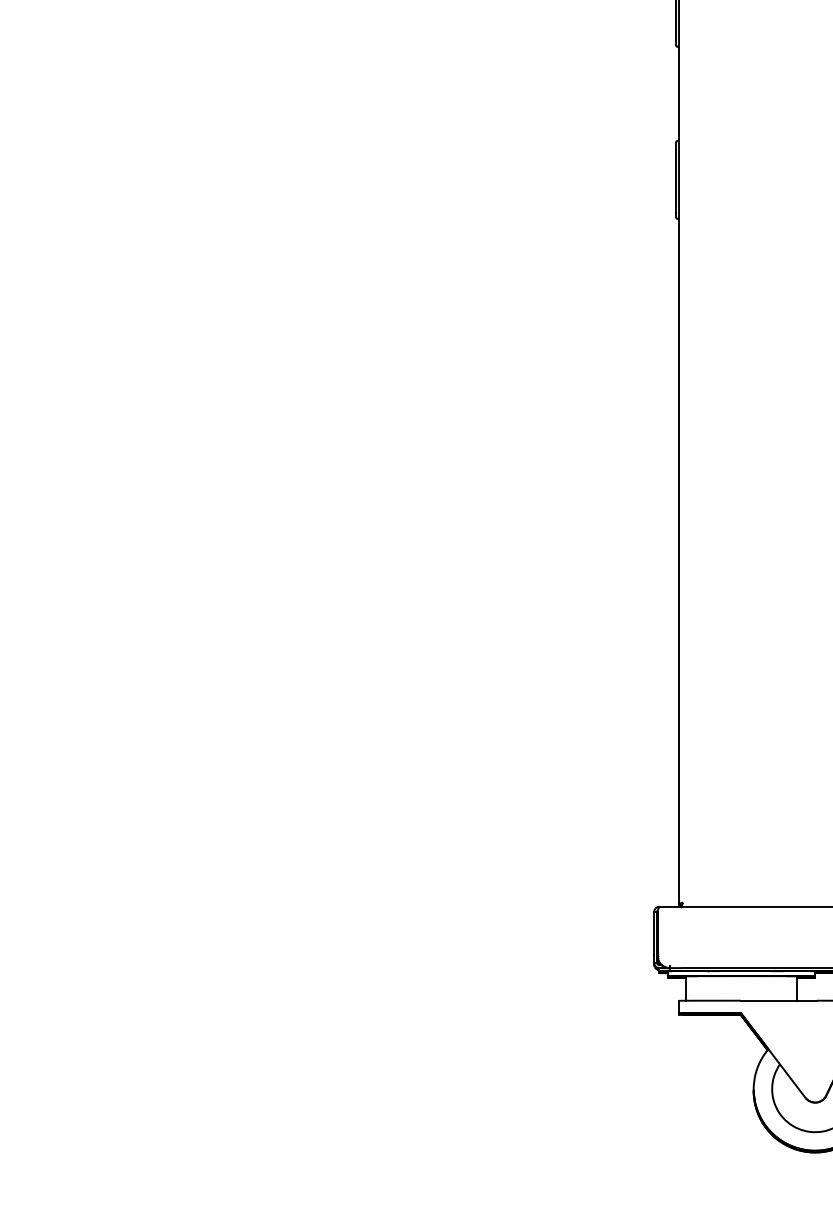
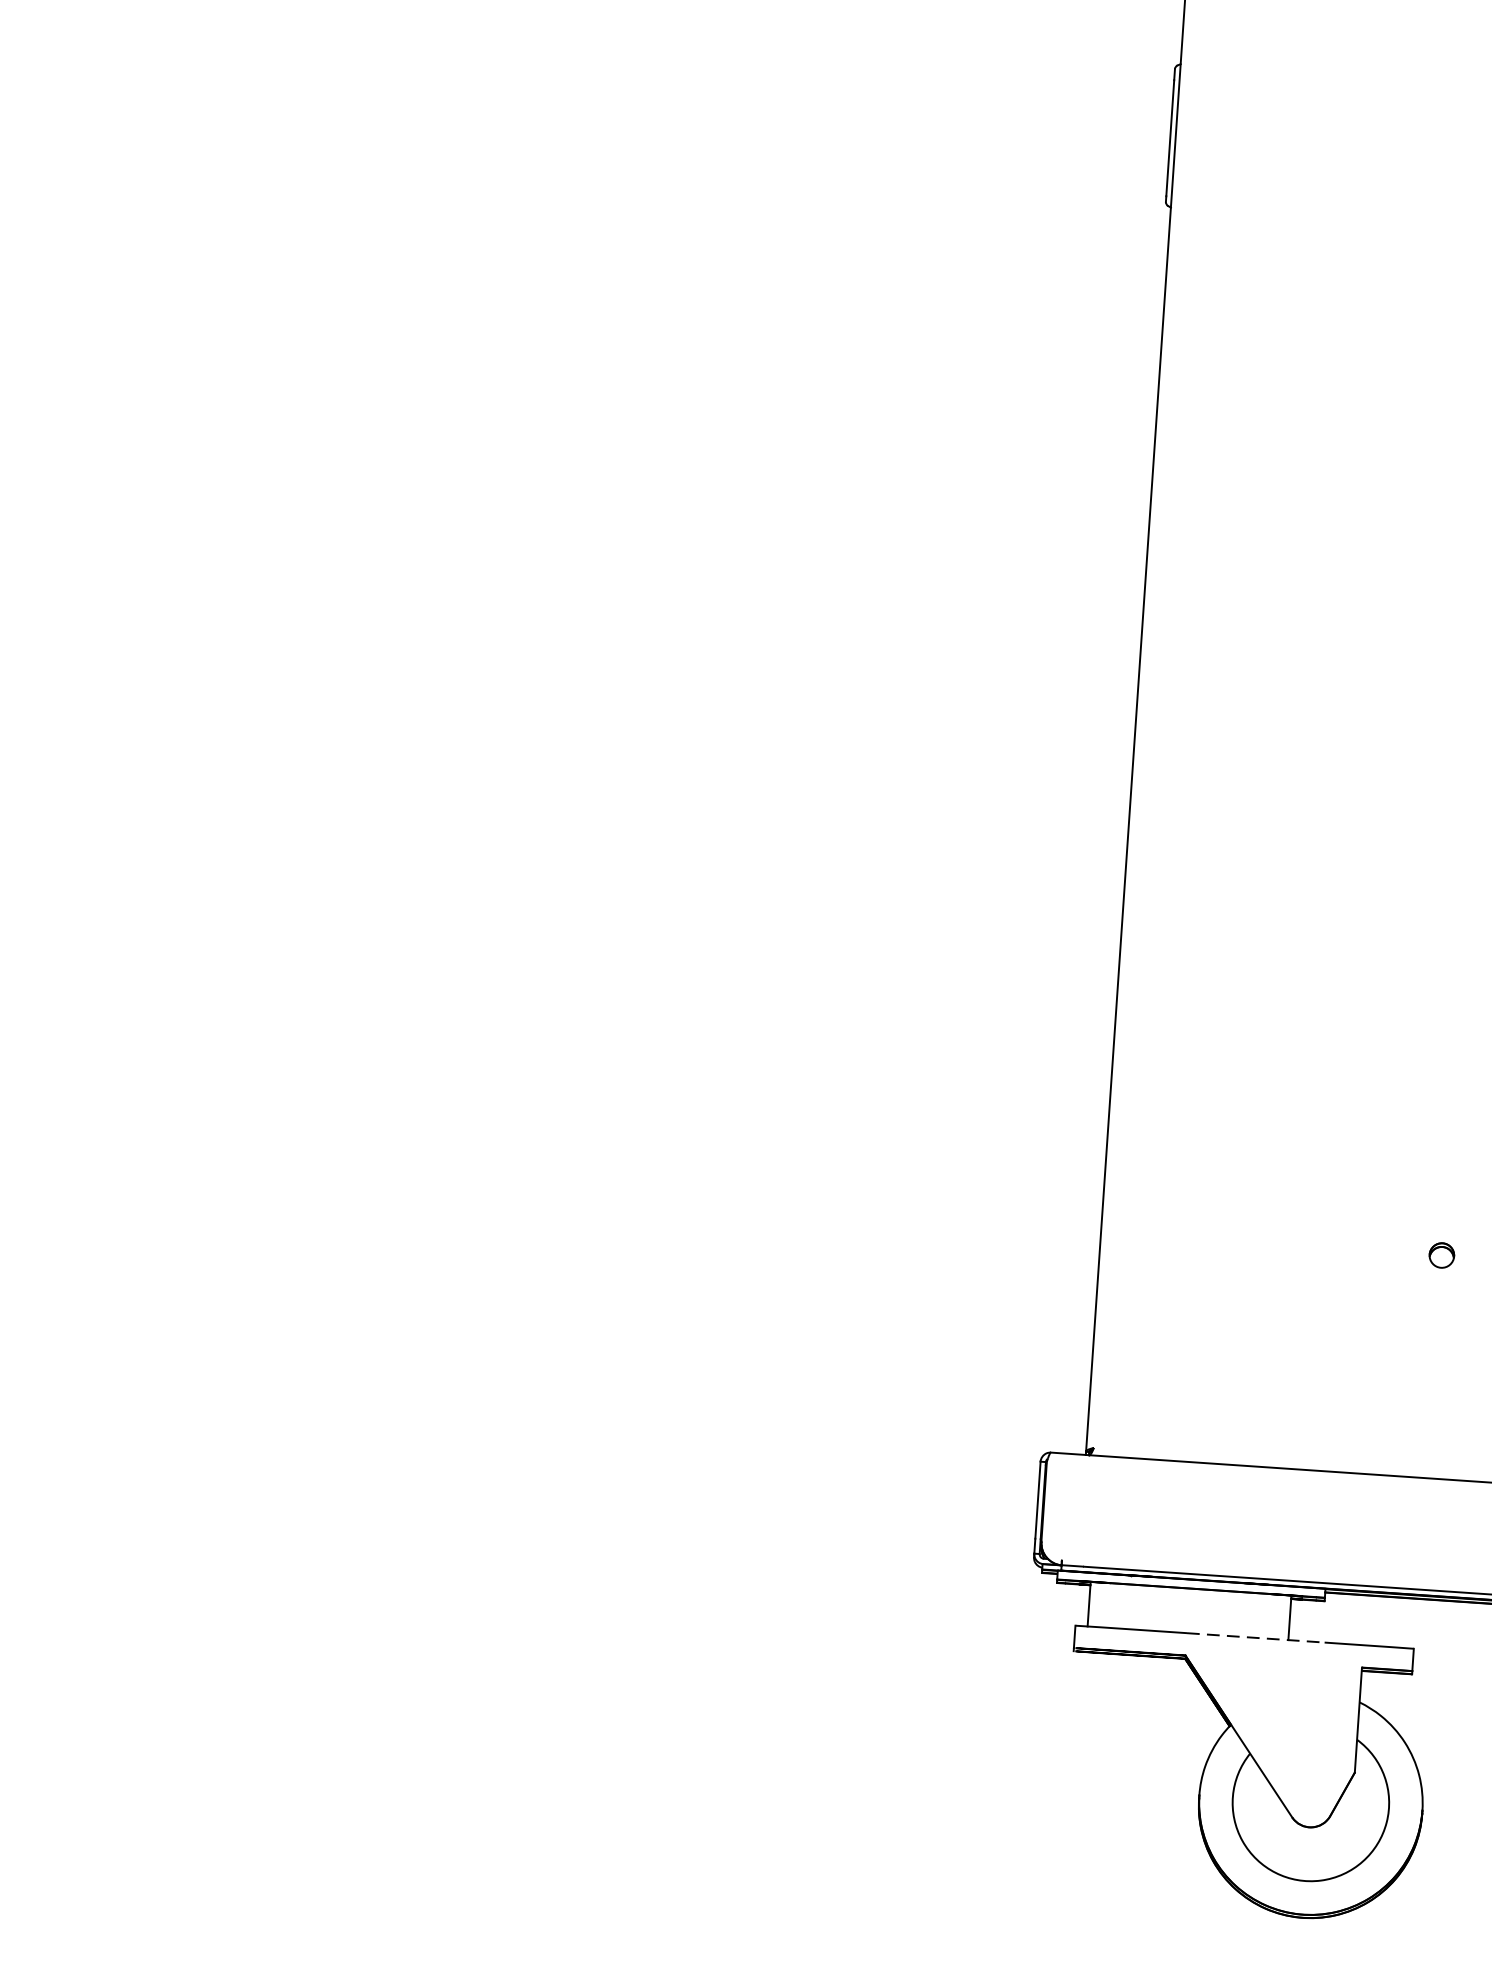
line: (778, 1000) -> (1255, 1637), solid -> dashed

